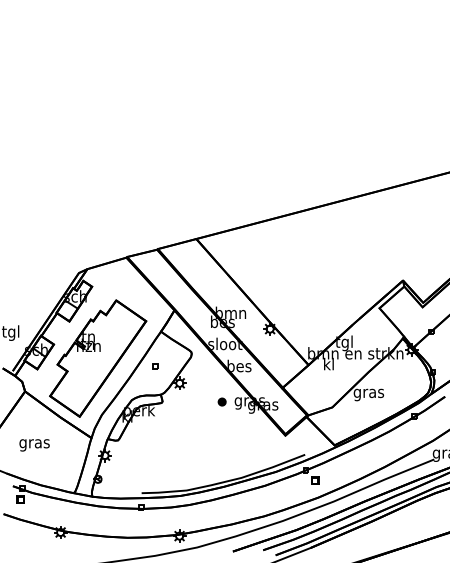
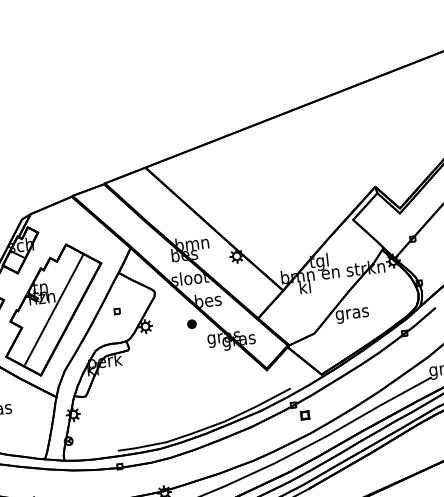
line: (98, 358) -> (54, 309), added
part: (221, 401) -> (191, 323), moved

